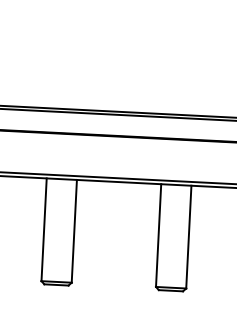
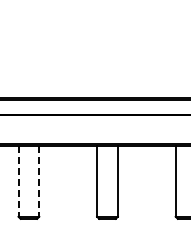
line: (43, 231) -> (18, 182), solid -> dashed
line: (74, 232) -> (39, 182), solid -> dashed

